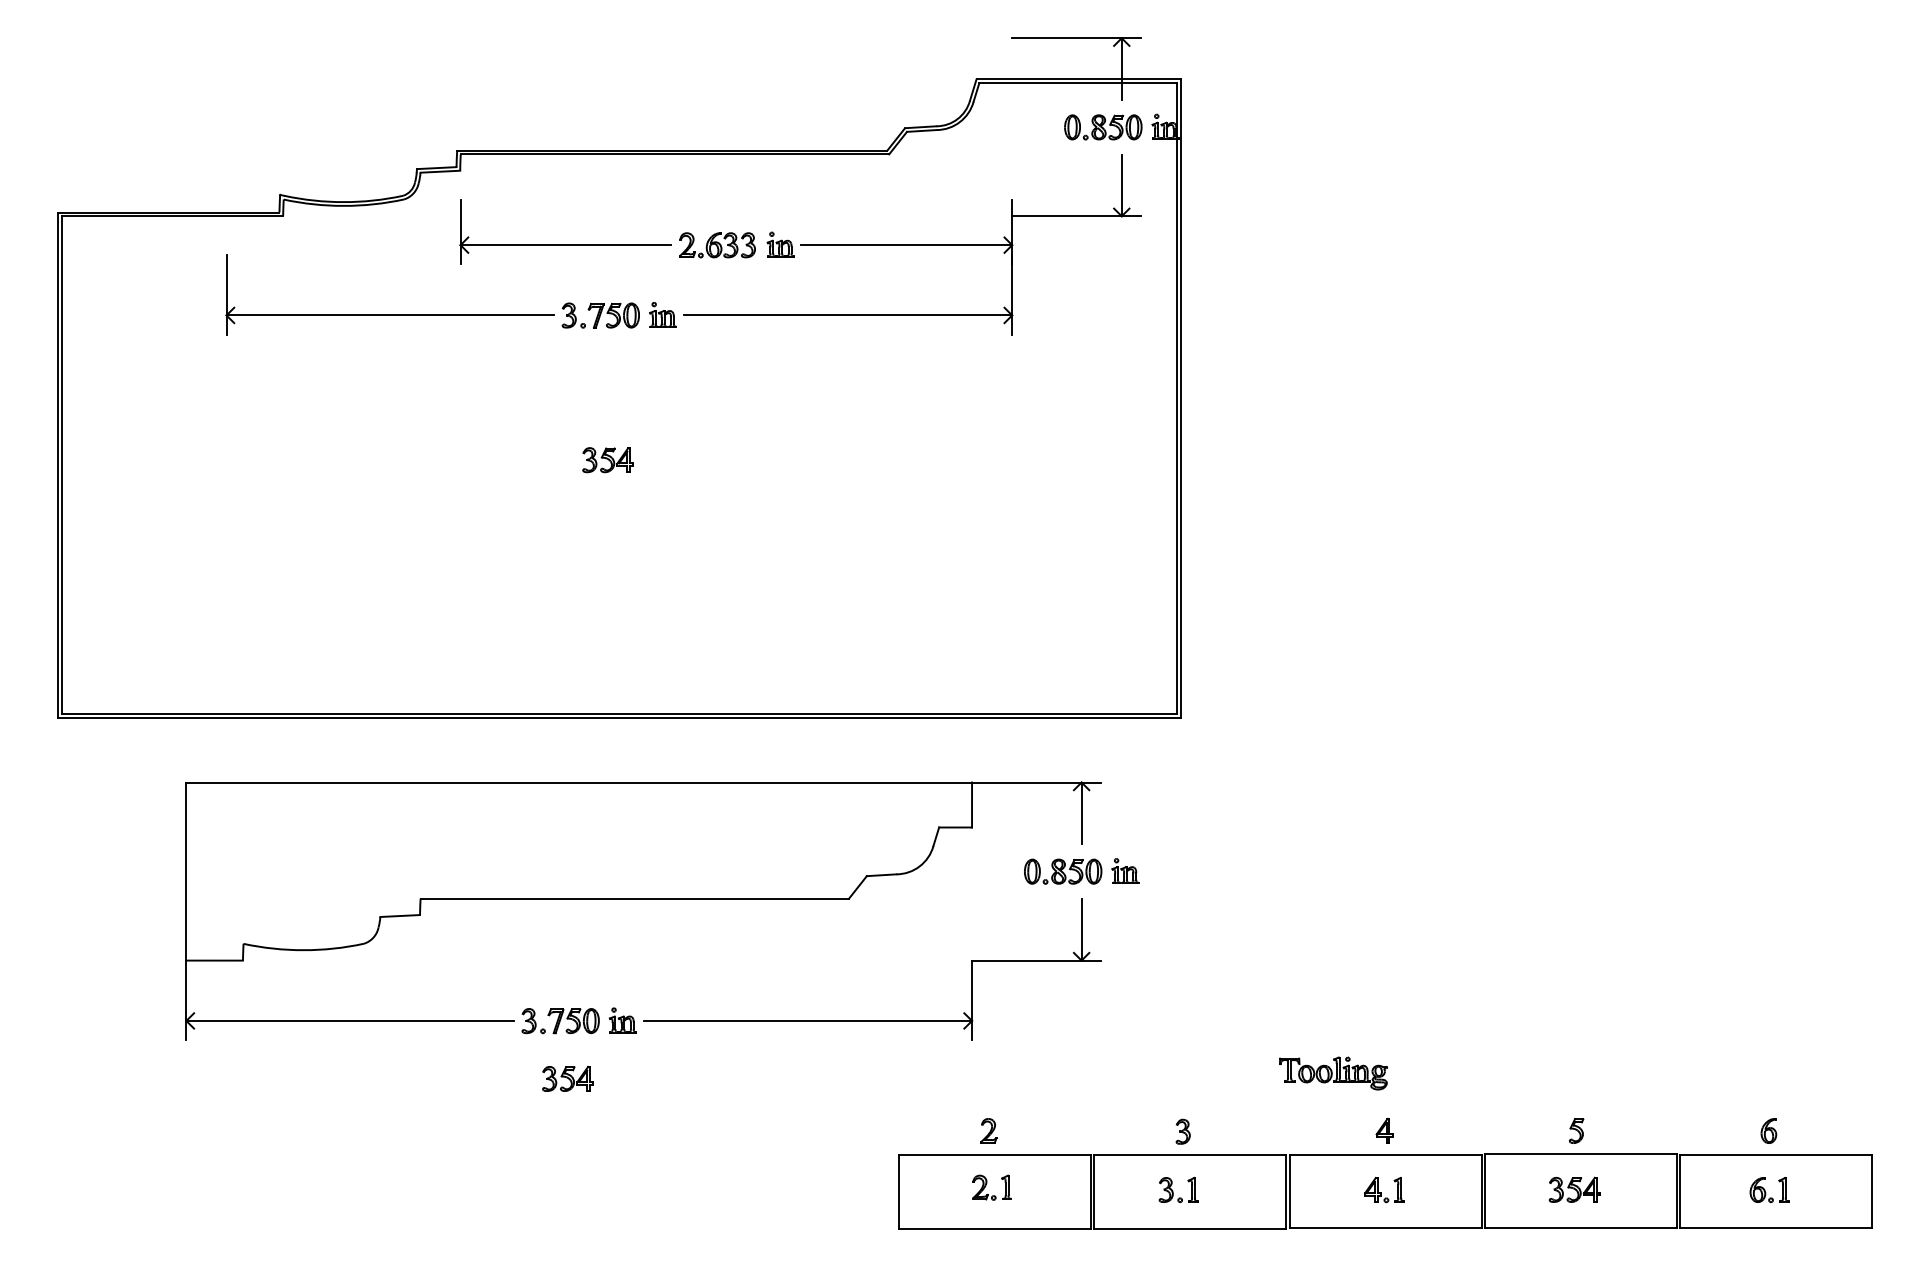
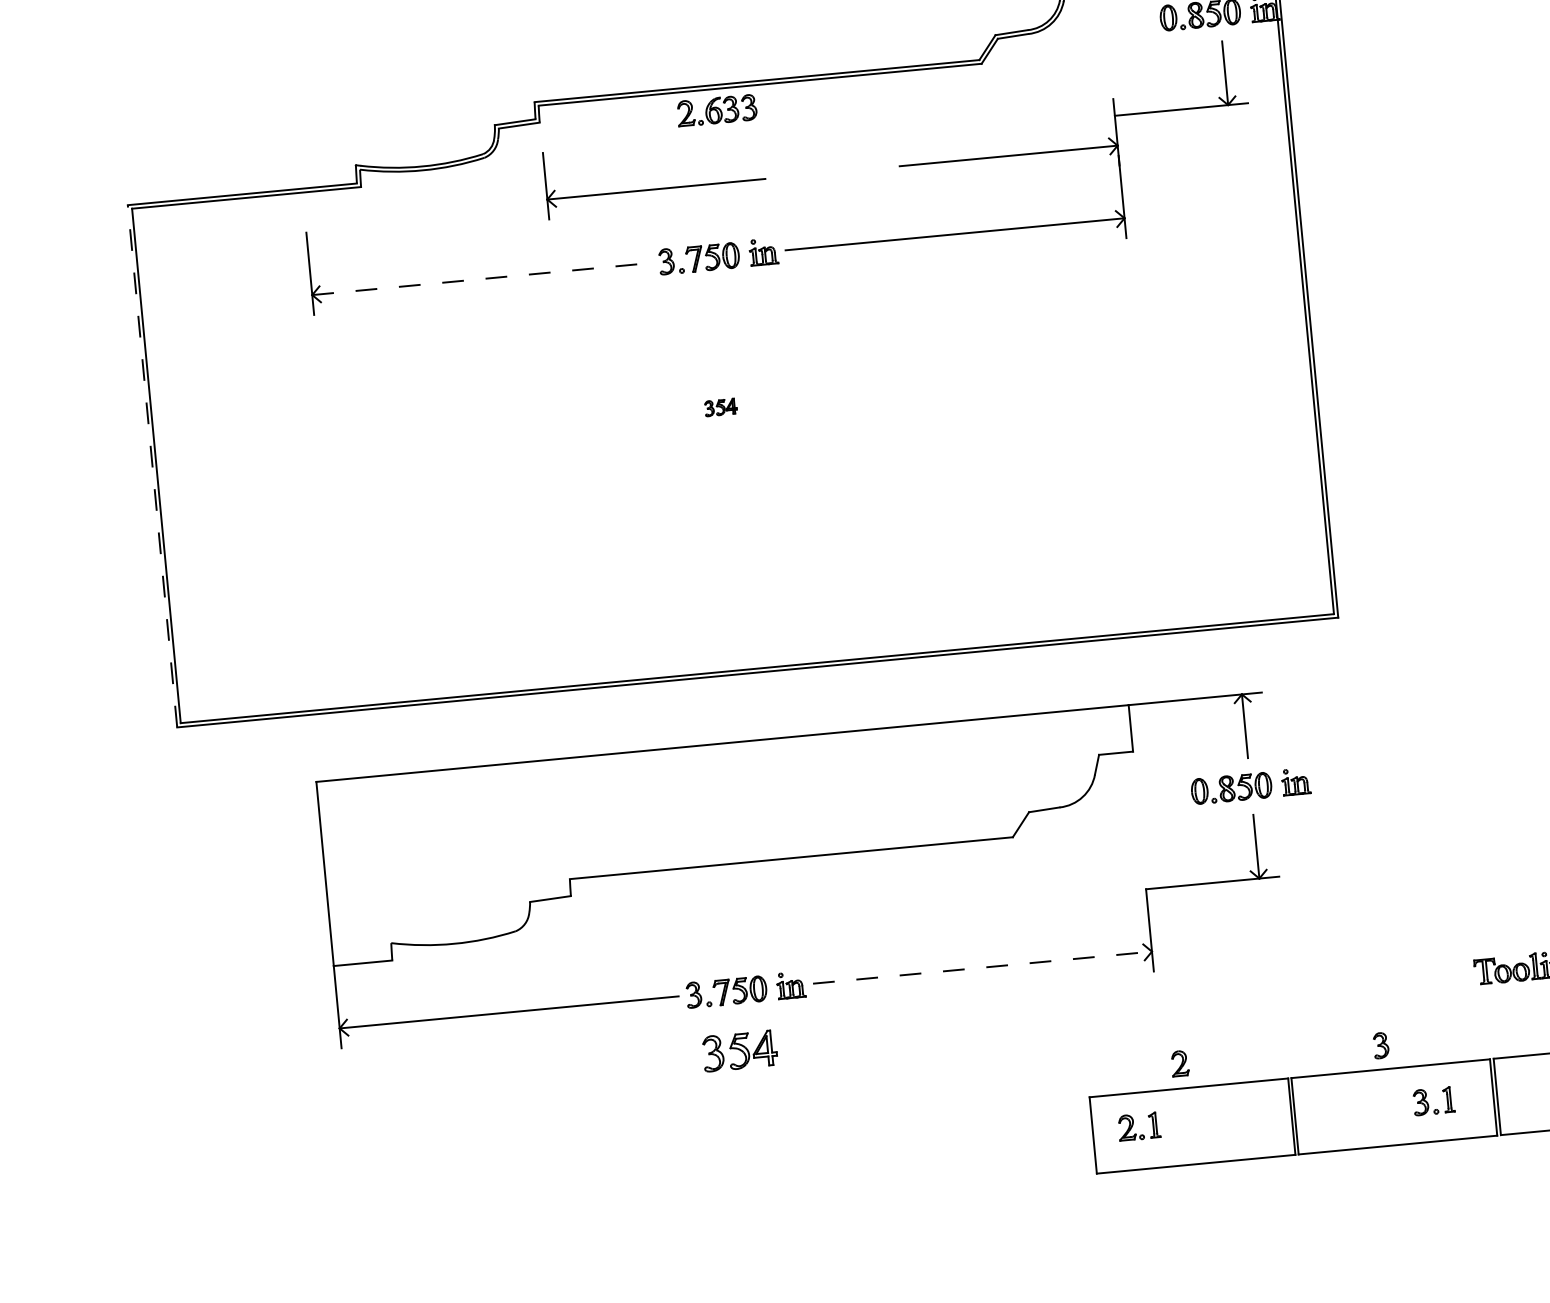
part: (780, 244) -> (878, 167), removed
part: (717, 245) -> (717, 110), moved
line: (390, 315) -> (481, 279), solid -> dashed
part: (607, 460) -> (720, 407), size x0.6
line: (57, 465) -> (152, 466), solid -> dashed
line: (808, 1020) -> (982, 967), solid -> dashed
part: (567, 1078) -> (739, 1050), size x1.4
part: (991, 1187) -> (1138, 1126), moved
part: (1178, 1189) -> (1433, 1100), moved

